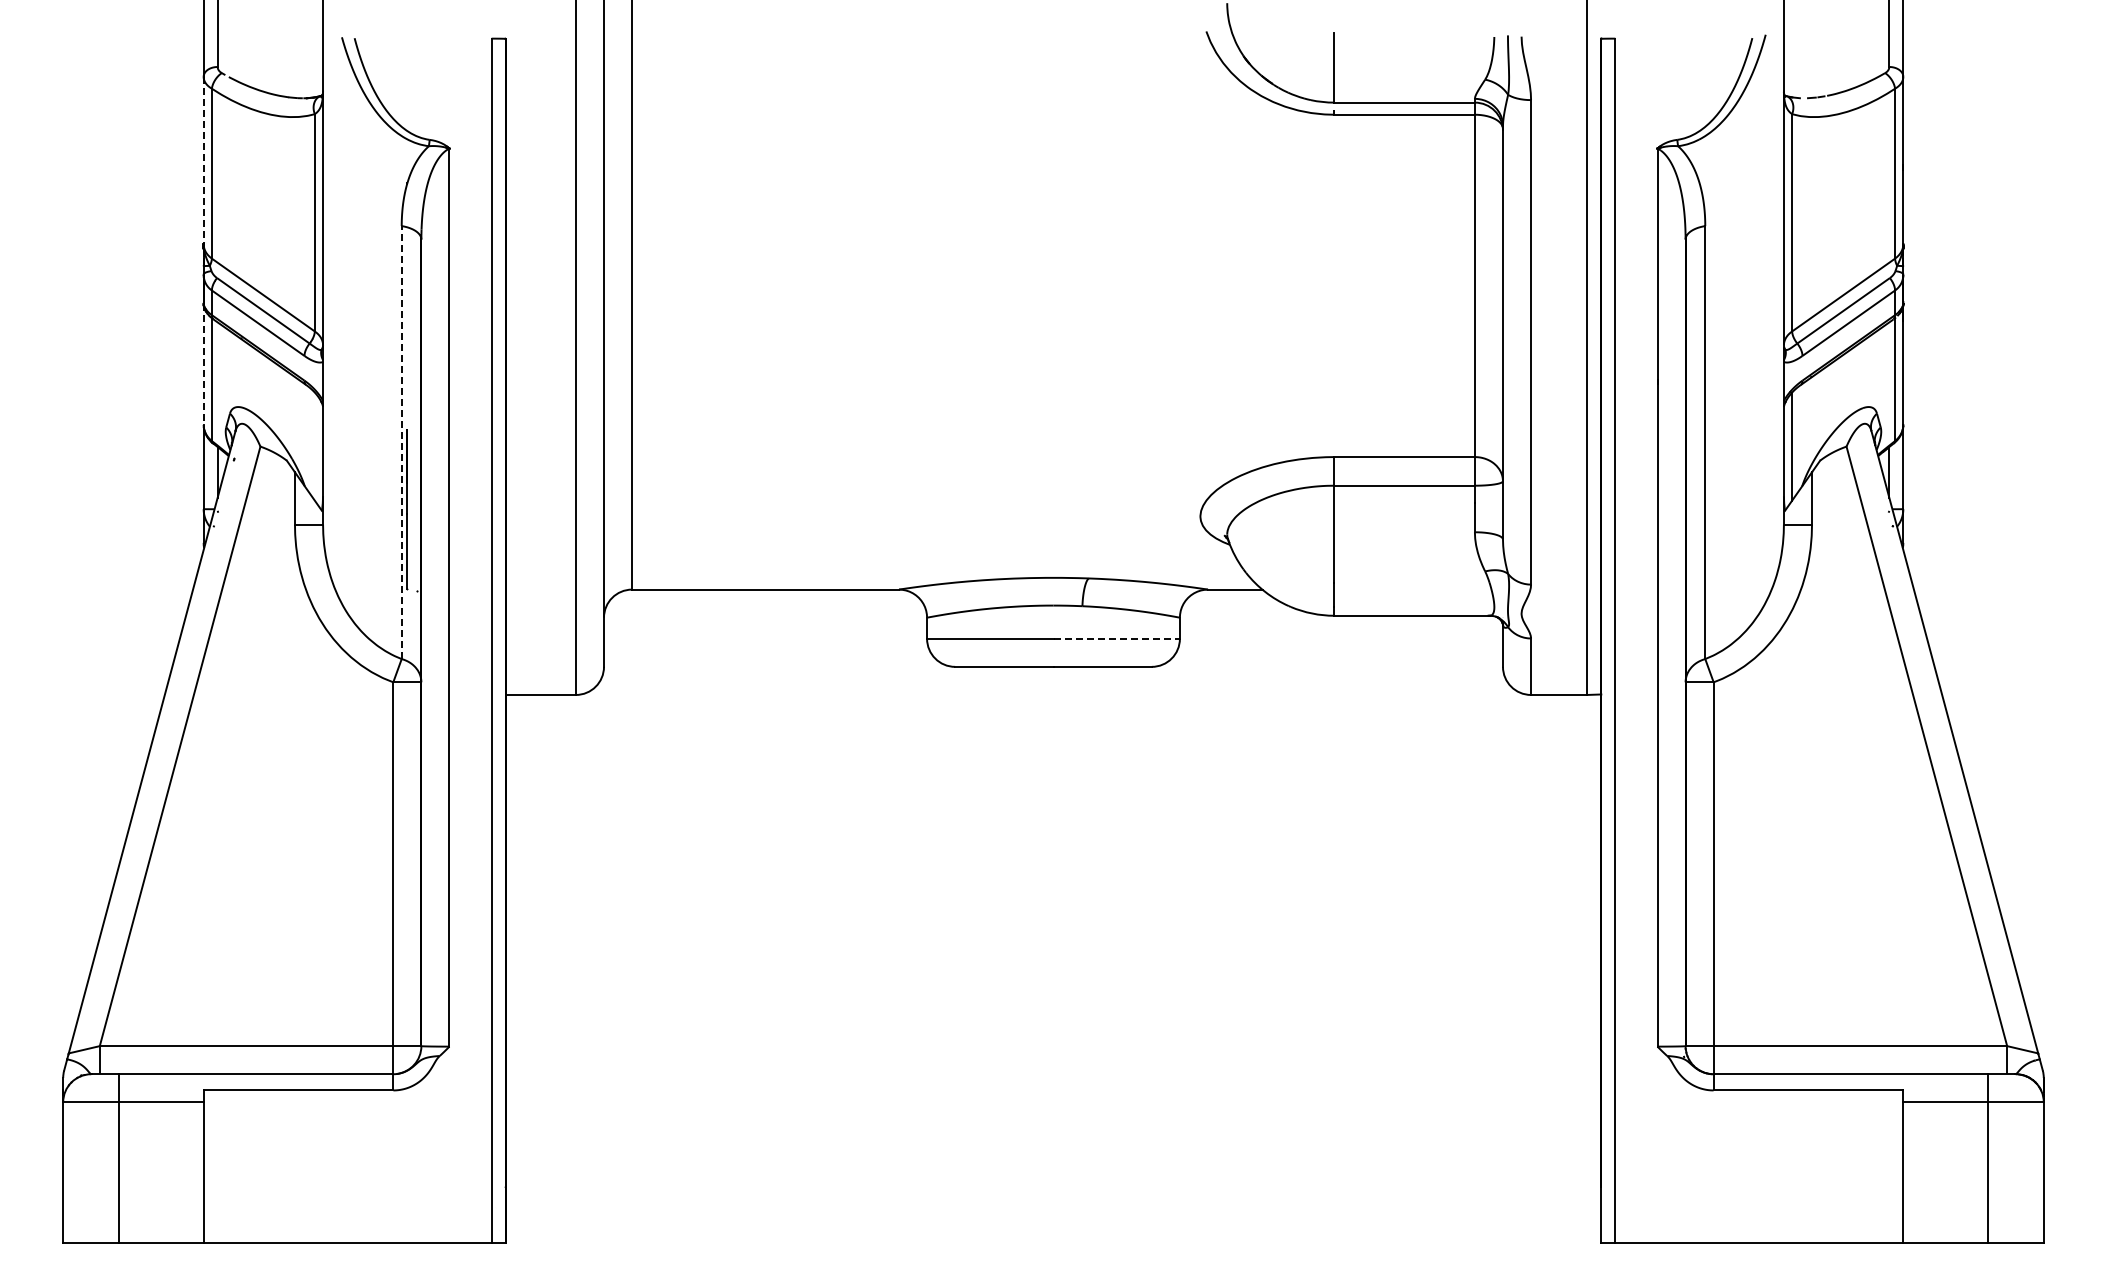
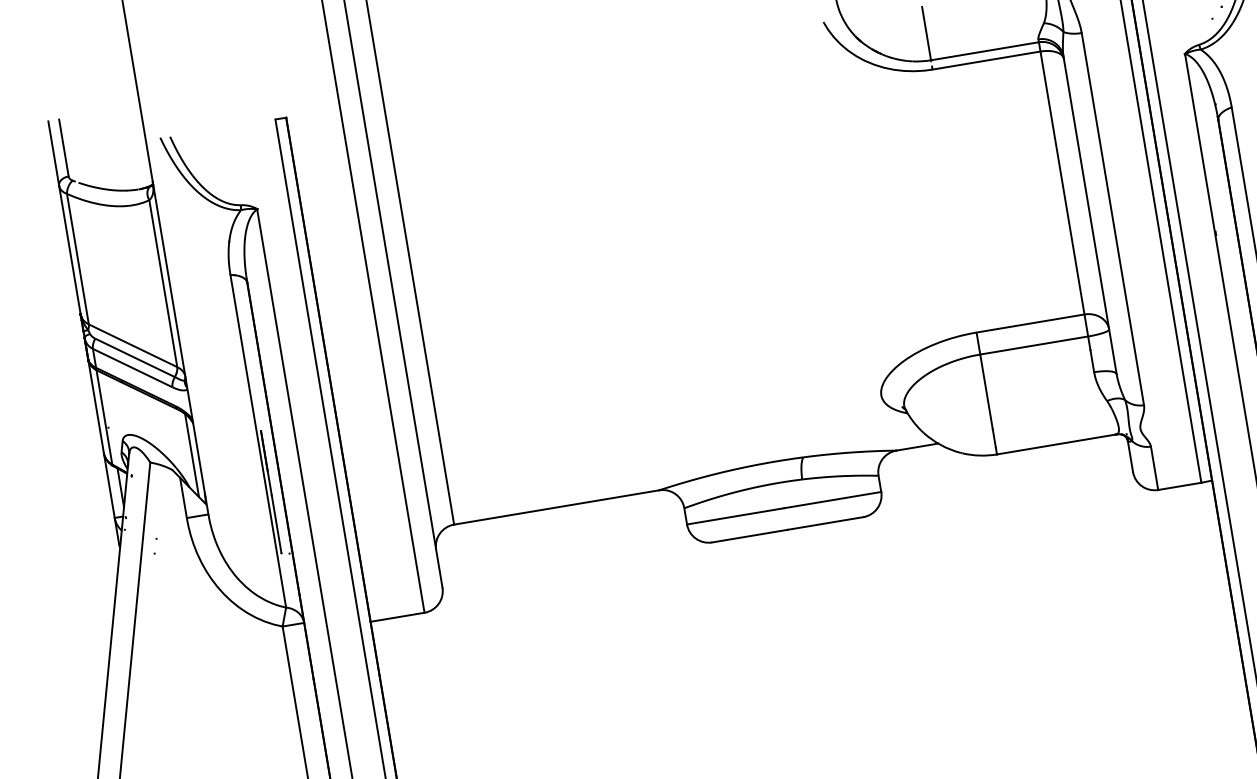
line: (203, 160) -> (69, 250), dashed -> solid
line: (203, 364) -> (96, 406), dashed -> solid
line: (401, 442) -> (258, 441), dashed -> solid
line: (314, 446) -> (191, 455), added
line: (1117, 638) -> (833, 499), dashed -> solid

